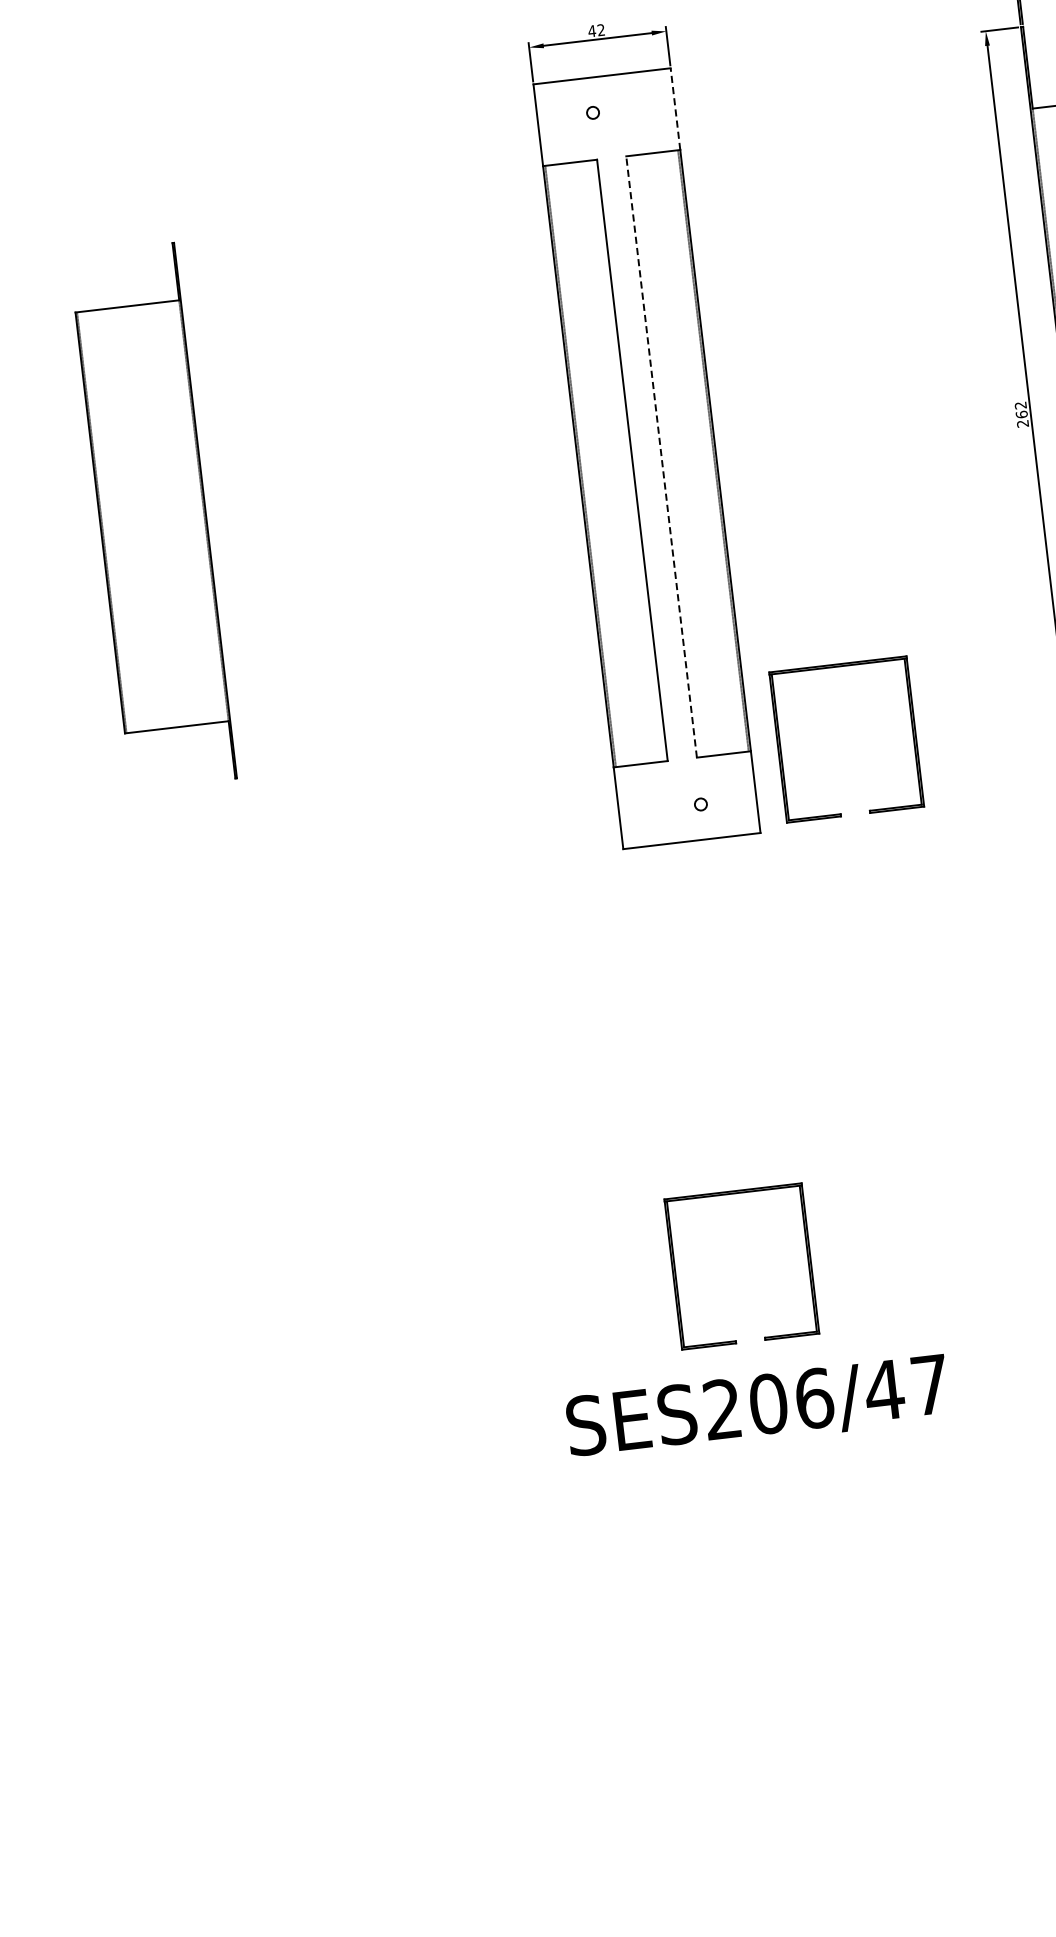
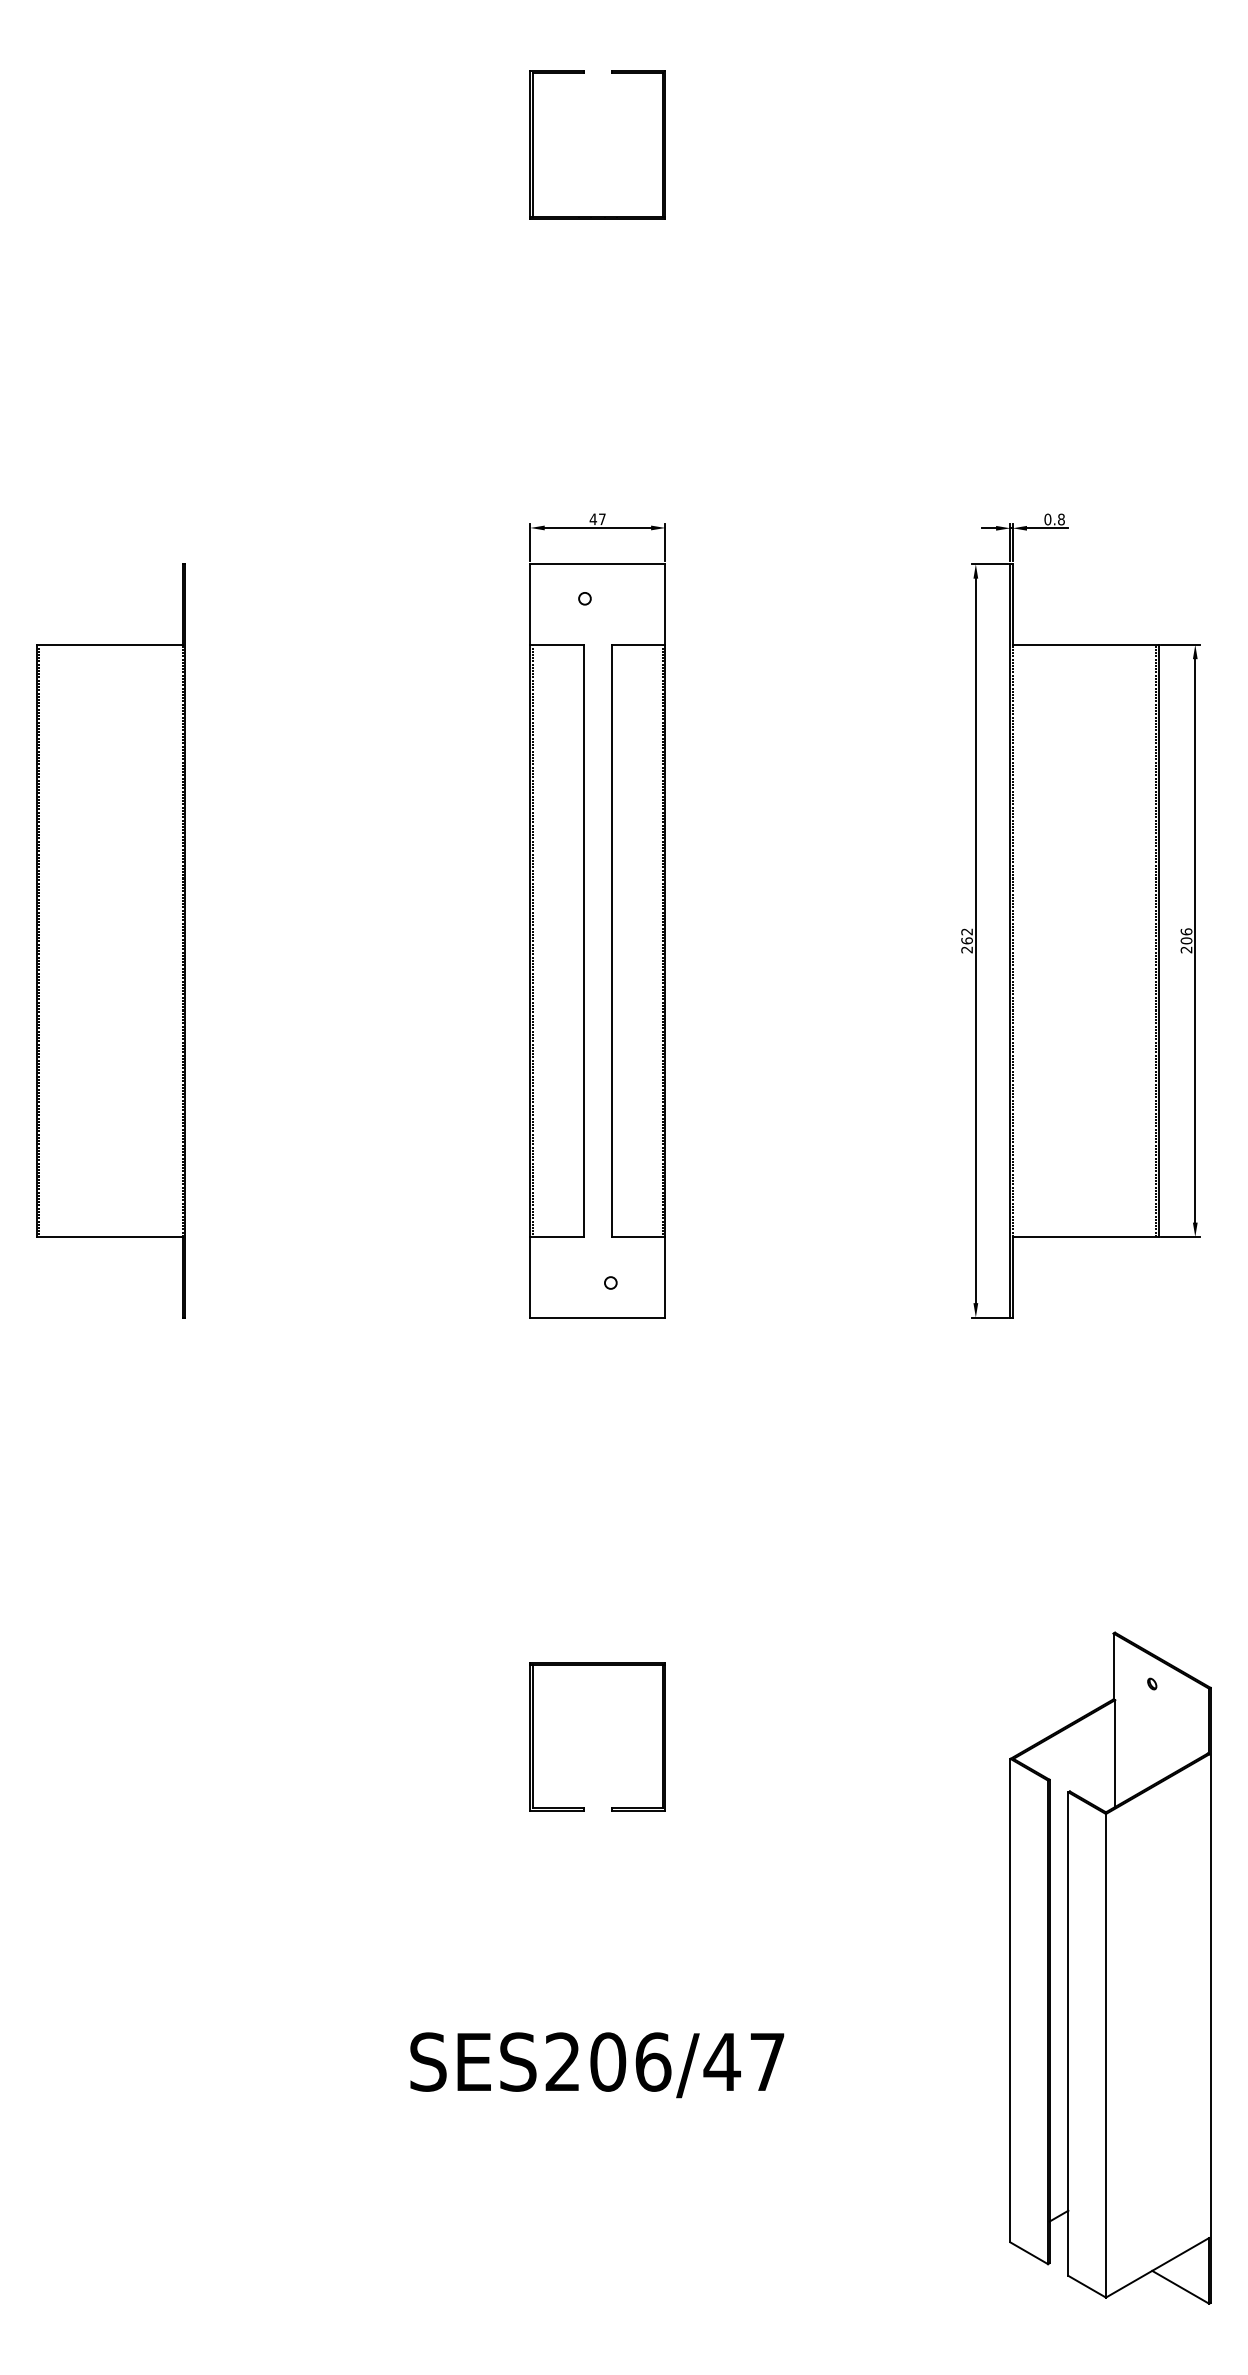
text: (601, 30) -> (602, 519), 42 -> 47
line: (675, 109) -> (665, 604), dashed -> solid
line: (661, 456) -> (612, 940), dashed -> solid
part: (152, 516) -> (110, 940), size x1.43
part: (781, 747) -> (695, 1236), removed
text: (758, 1408) -> (597, 2065), moved

